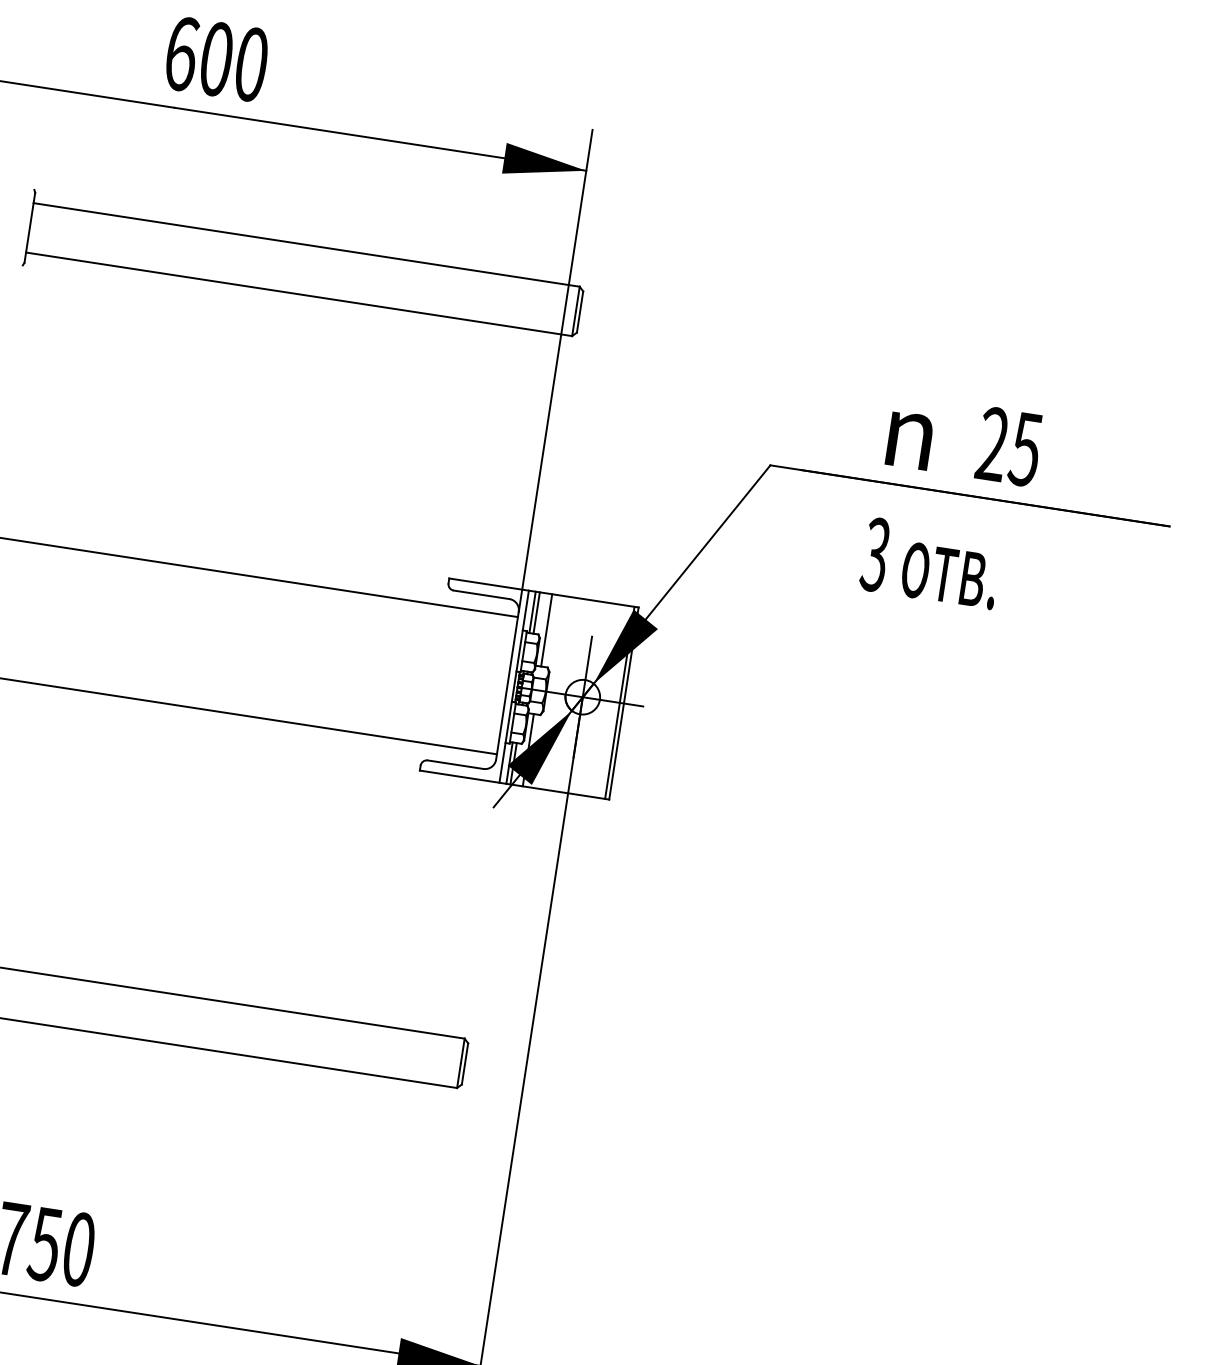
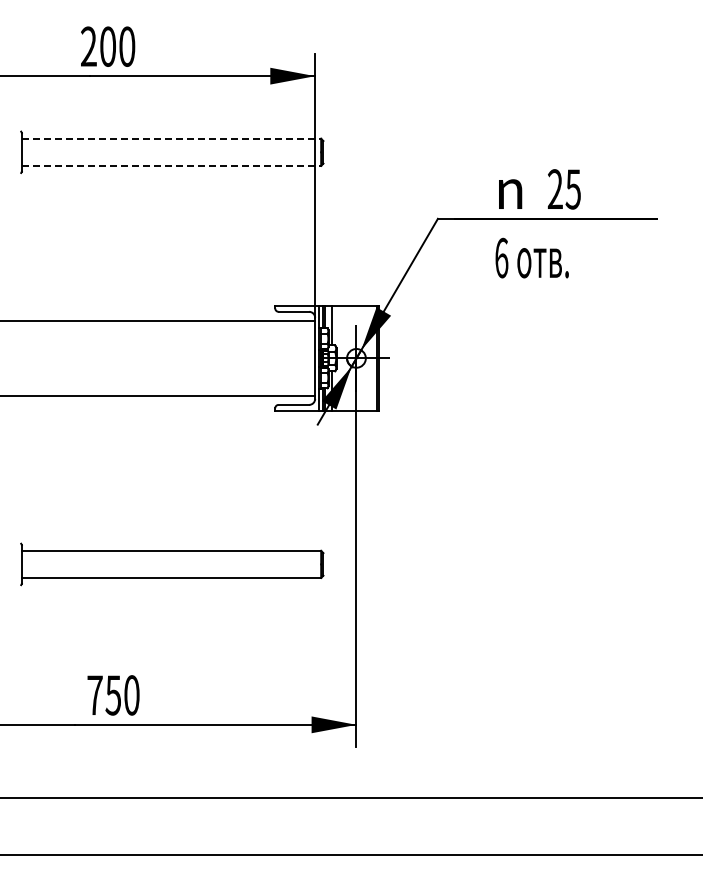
text: (182, 53) -> (89, 46), 600 -> 200
line: (306, 244) -> (171, 138), solid -> dashed
line: (299, 293) -> (171, 165), solid -> dashed
text: (875, 553) -> (501, 257), 3 -> 6

